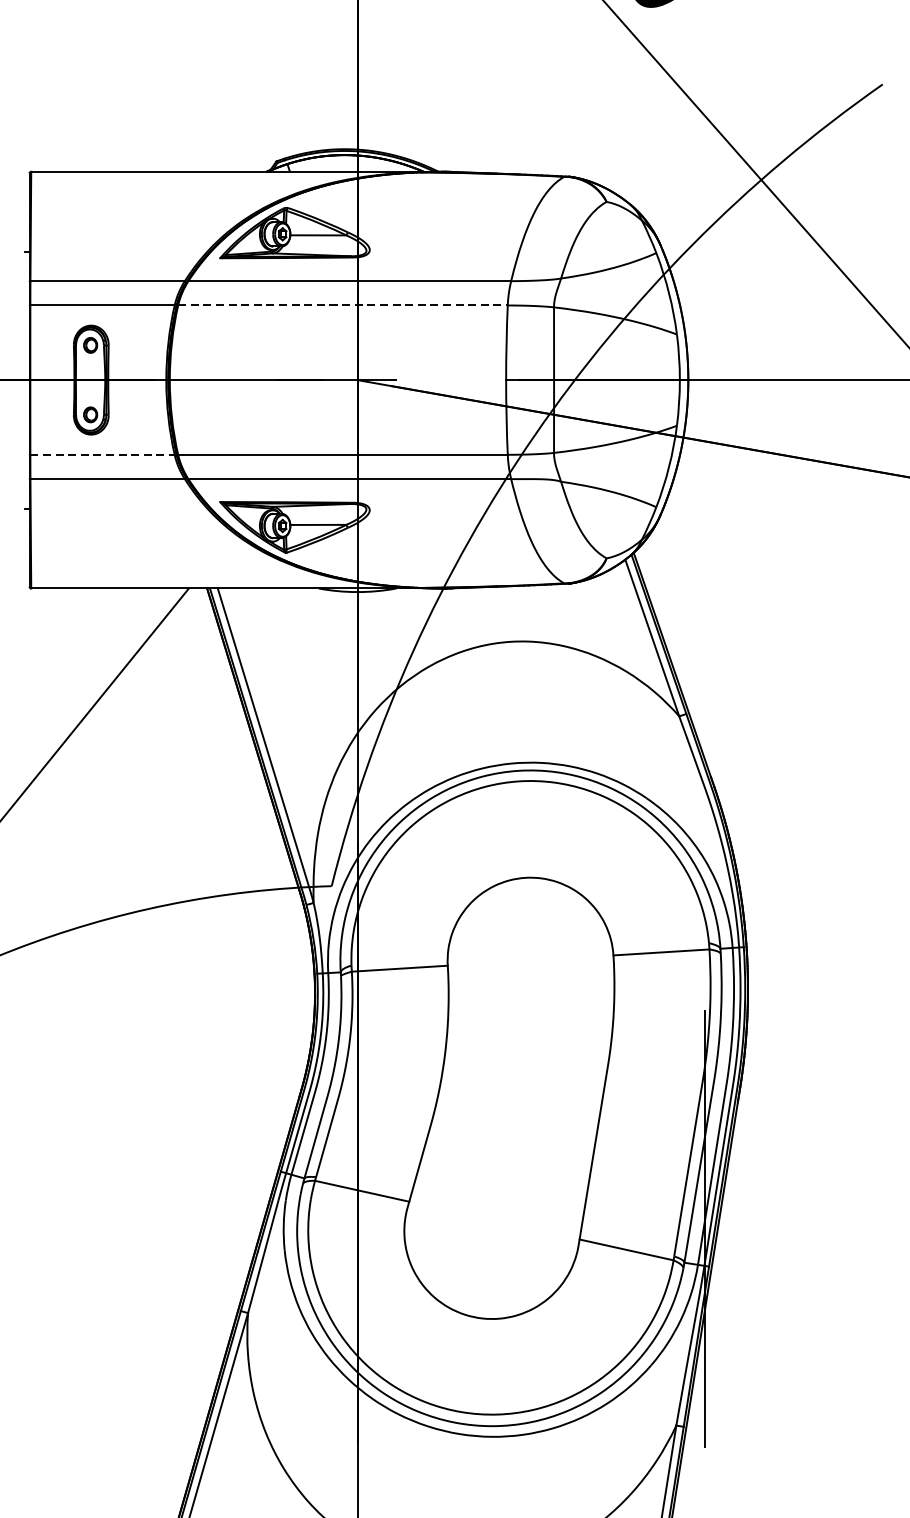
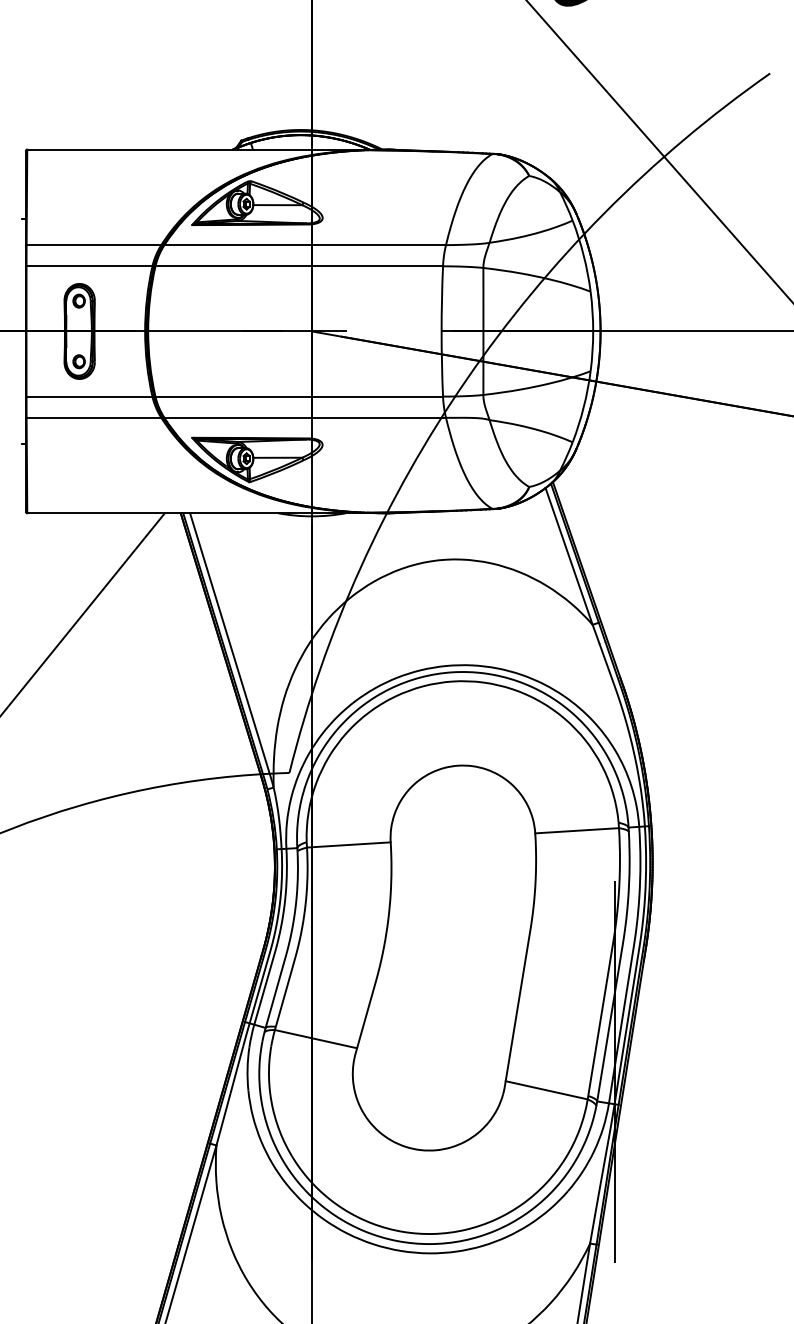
line: (343, 305) -> (299, 266), dashed -> solid
line: (102, 454) -> (89, 396), dashed -> solid

